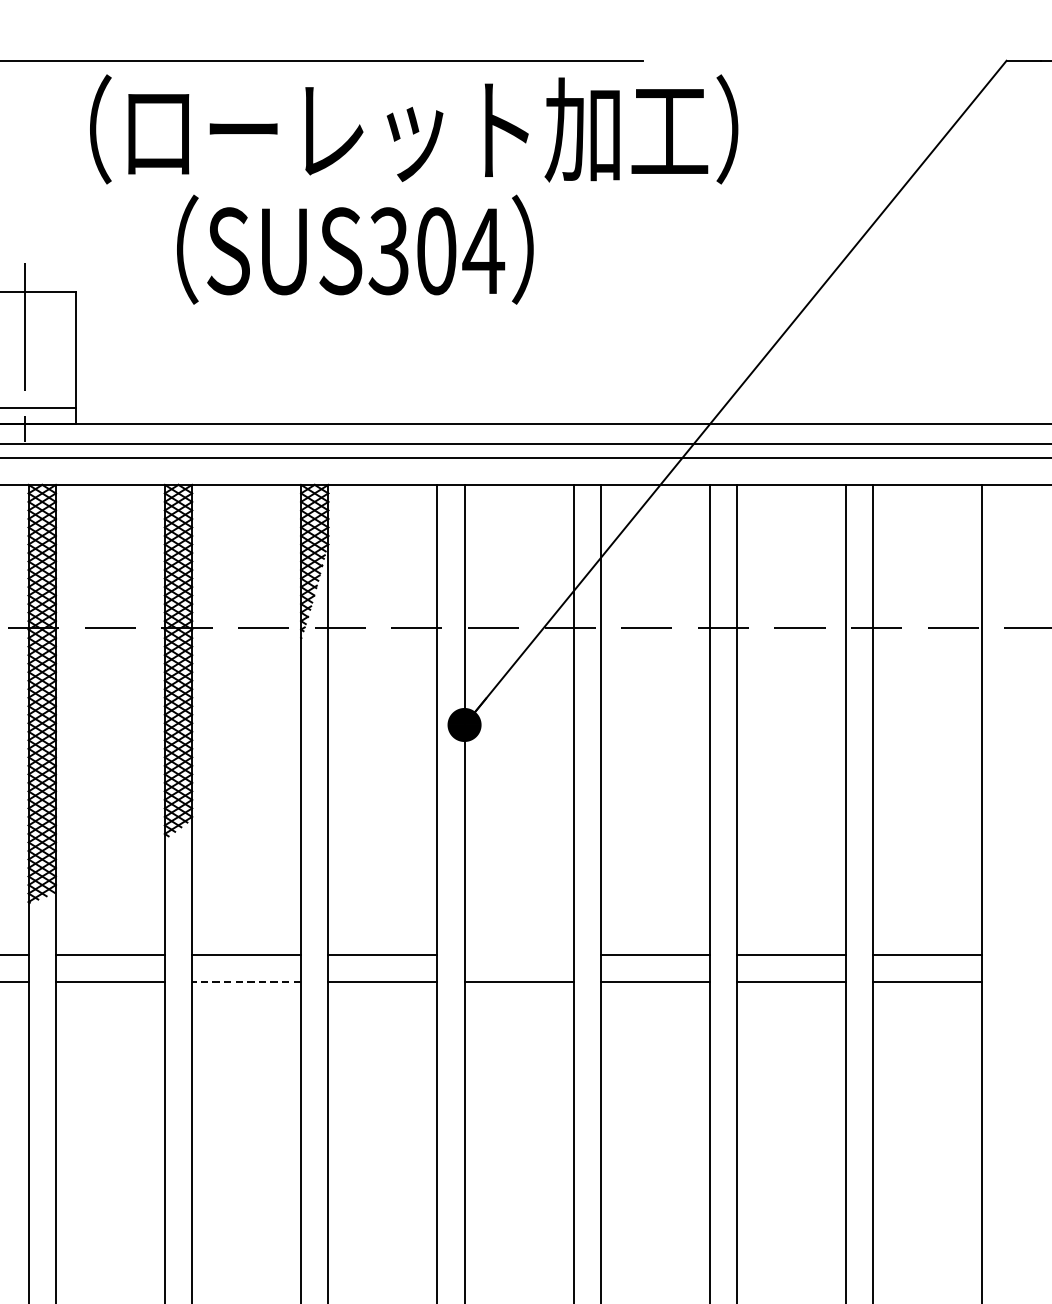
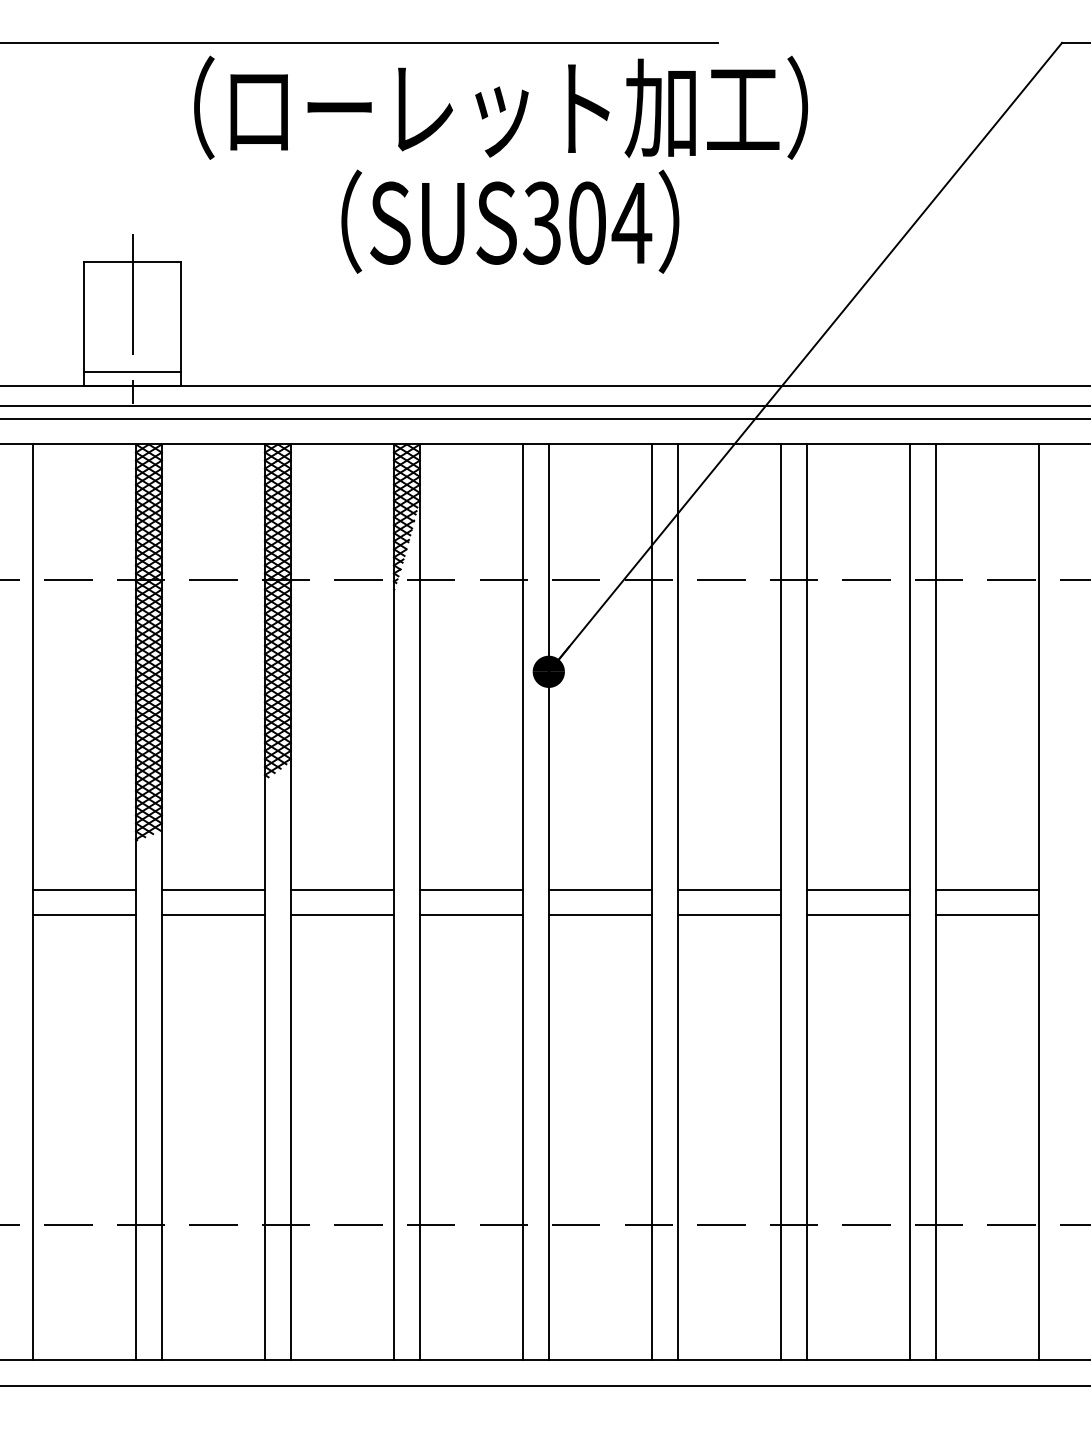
text: (355, 249) -> (510, 221), moved
line: (519, 954) -> (600, 889), added
line: (246, 982) -> (342, 915), dashed -> solid

